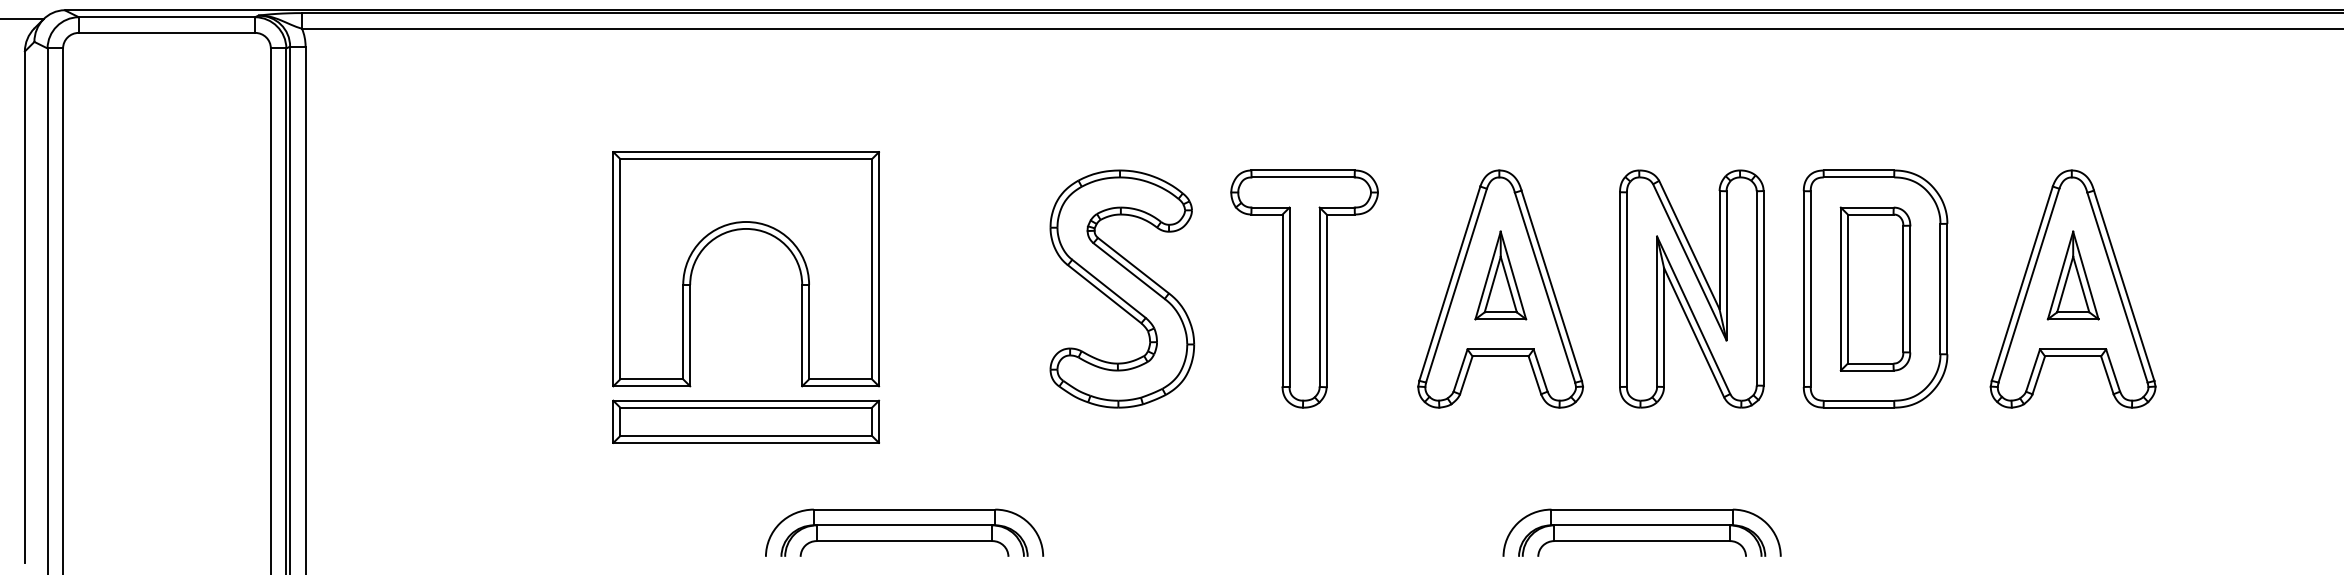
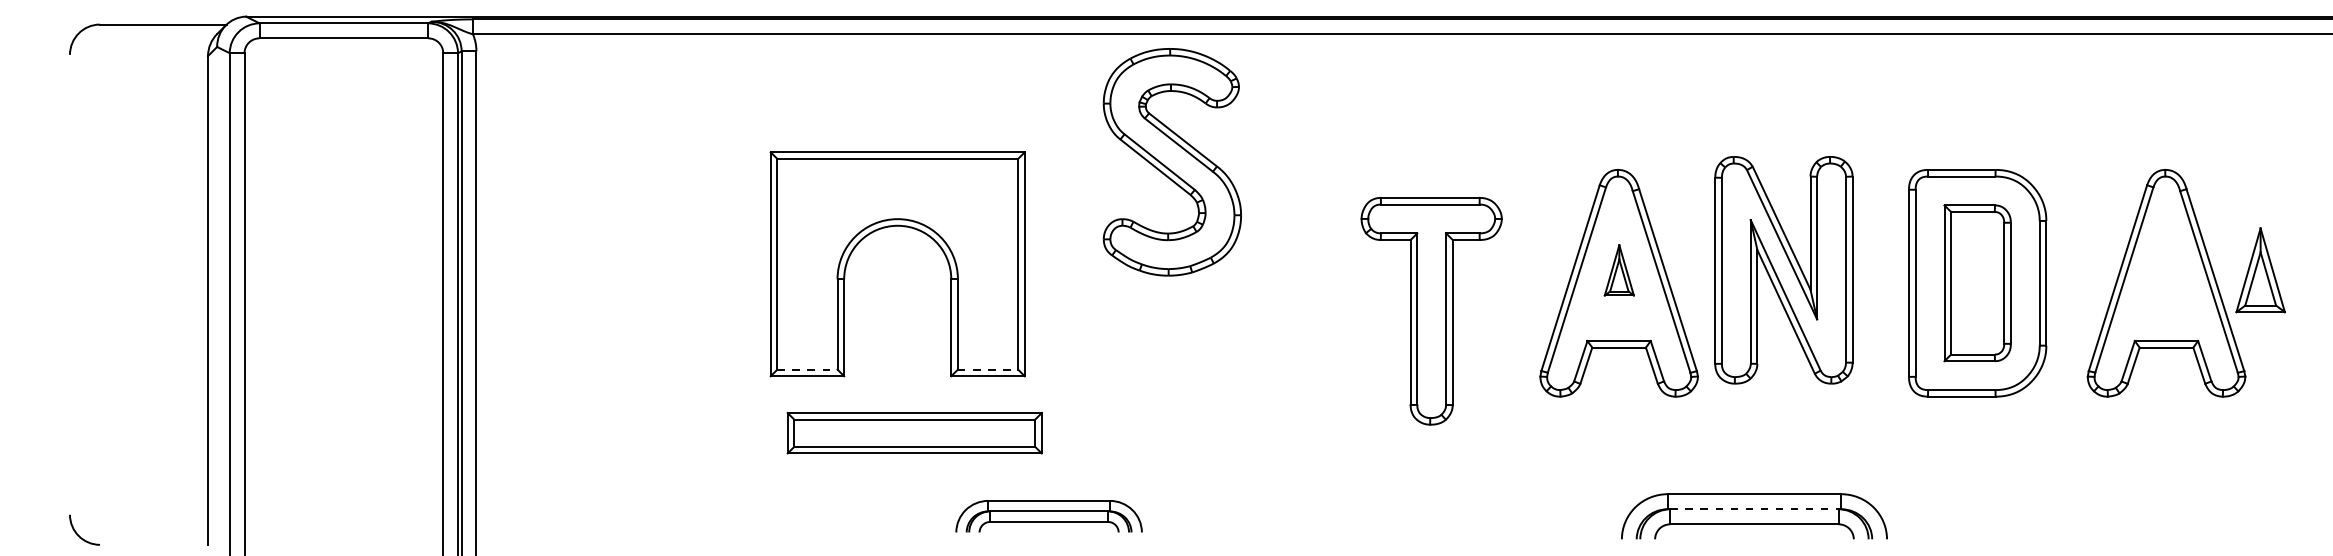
part: (1501, 275) -> (1619, 270), size x0.6
part: (2073, 275) -> (2260, 270), moved
part: (1121, 289) -> (1171, 162), moved
part: (1304, 289) -> (1431, 311), moved
part: (1691, 289) -> (1783, 270), moved
line: (651, 379) -> (807, 369), solid -> dashed
line: (841, 379) -> (988, 369), solid -> dashed
part: (745, 422) -> (914, 433), moved
line: (1642, 525) -> (1754, 509), solid -> dashed
part: (903, 532) -> (1048, 516), size x0.7

